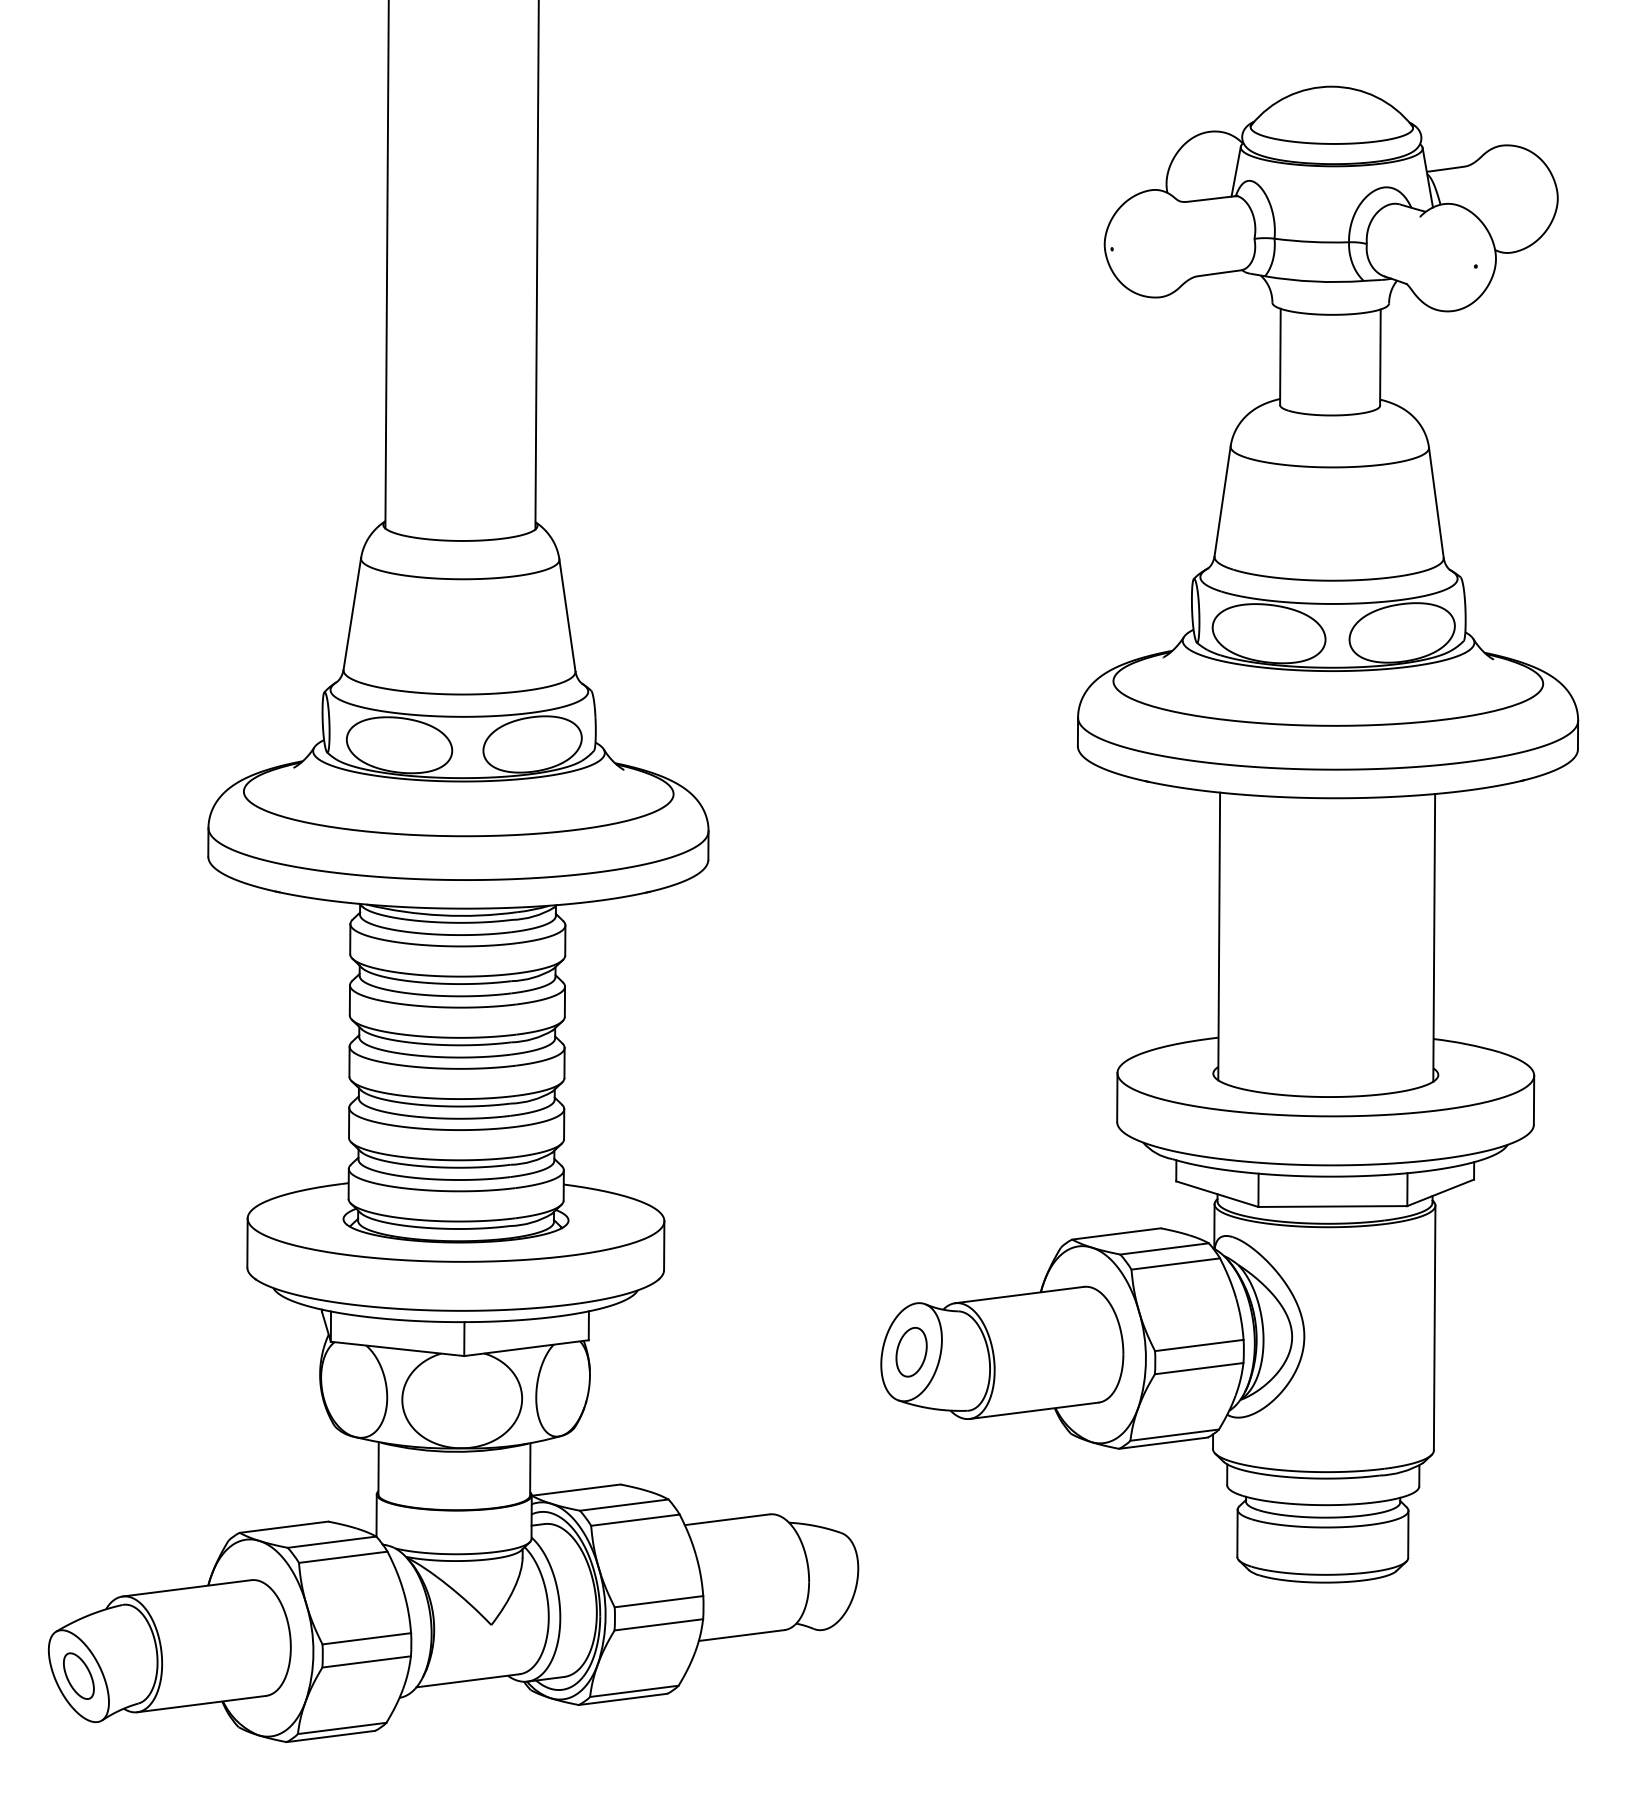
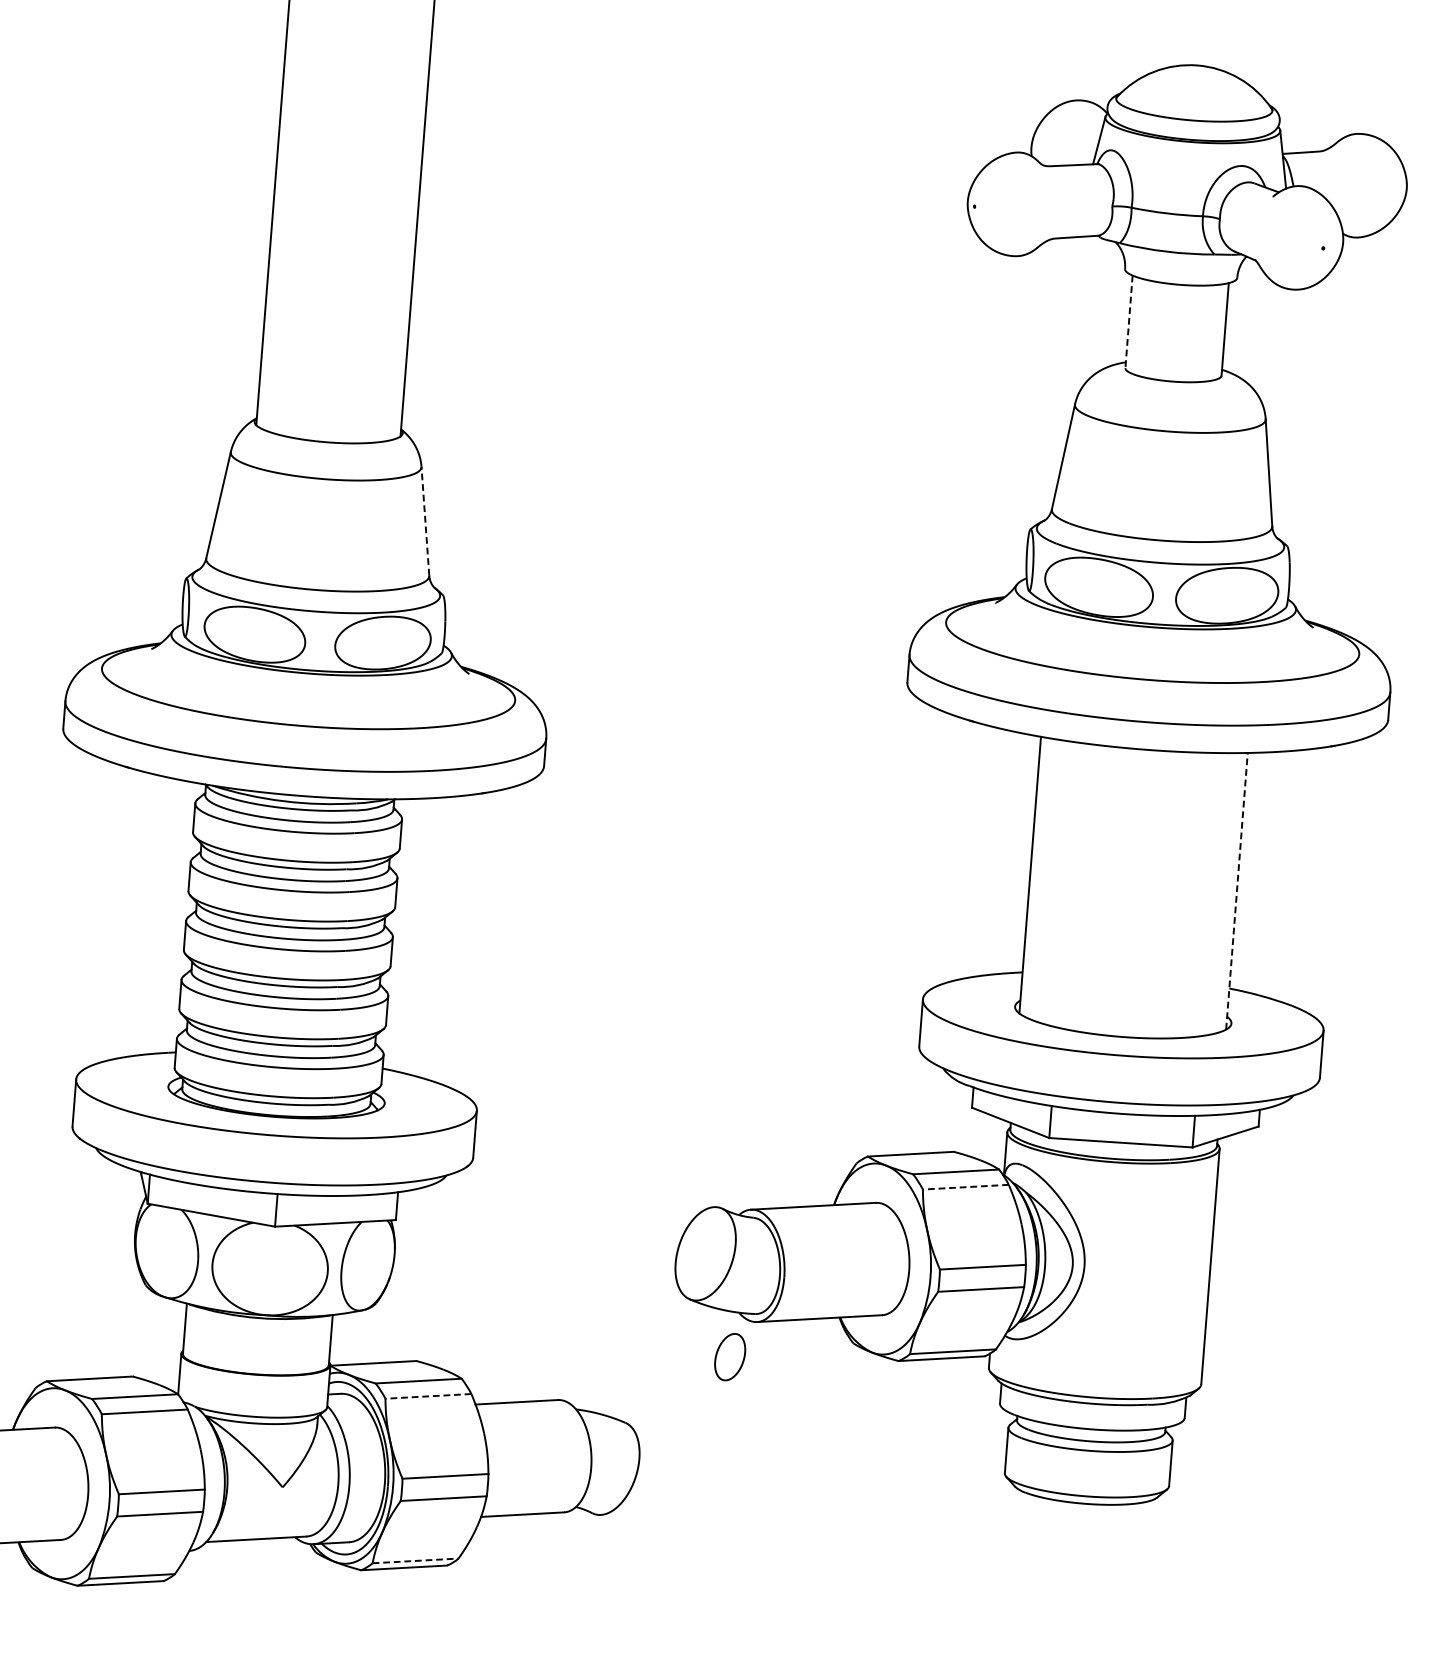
line: (1280, 357) -> (1129, 322), solid -> dashed
line: (567, 615) -> (425, 521), solid -> dashed
line: (1434, 937) -> (1237, 890), solid -> dashed
line: (1175, 1264) -> (965, 1187), solid -> dashed
part: (911, 1352) -> (730, 1357), moved
line: (635, 1520) -> (428, 1396), solid -> dashed
line: (634, 1691) -> (415, 1561), solid -> dashed

